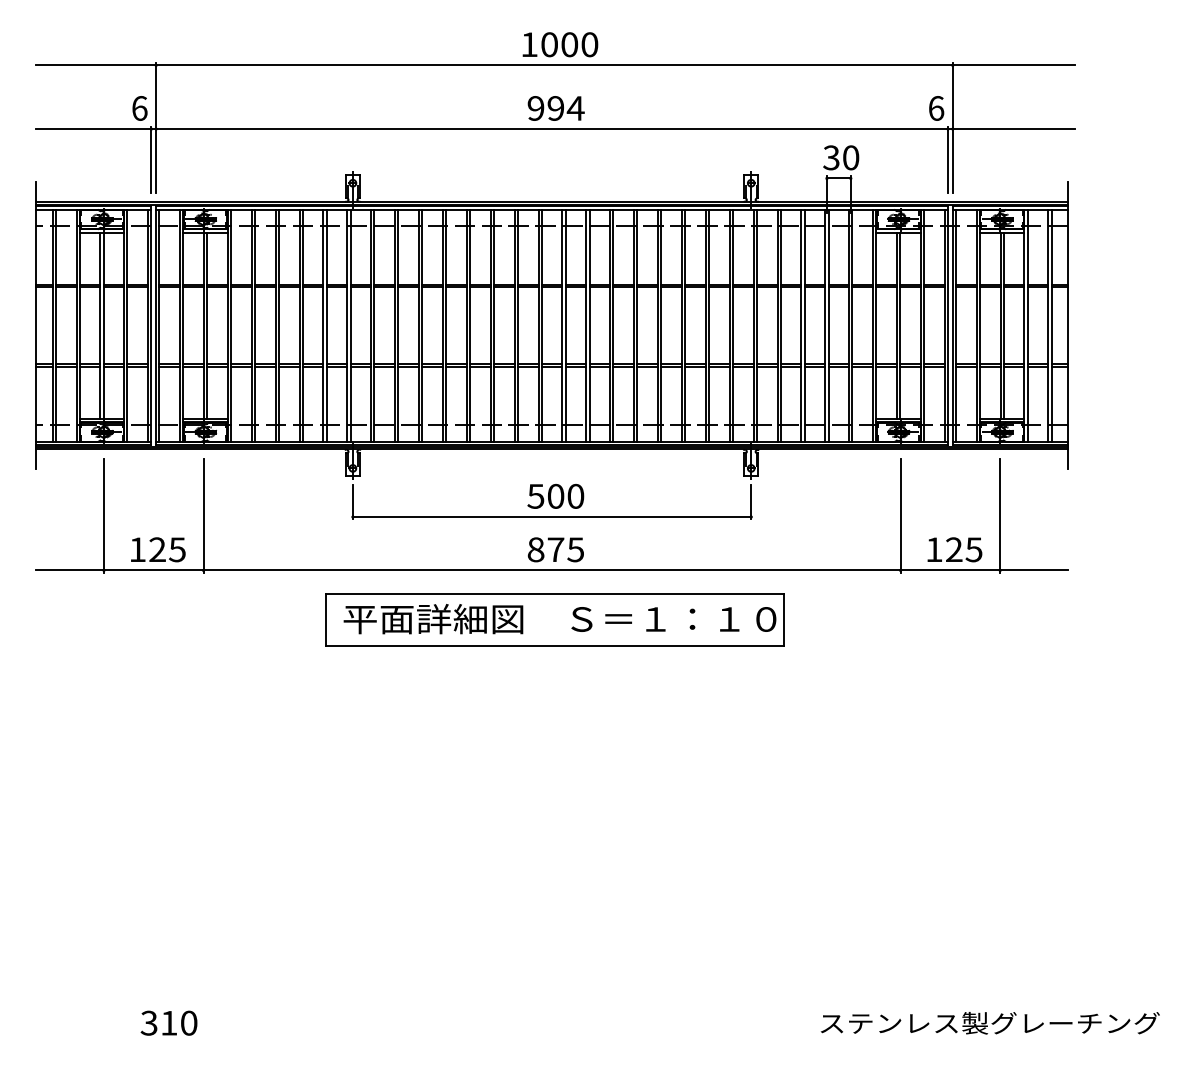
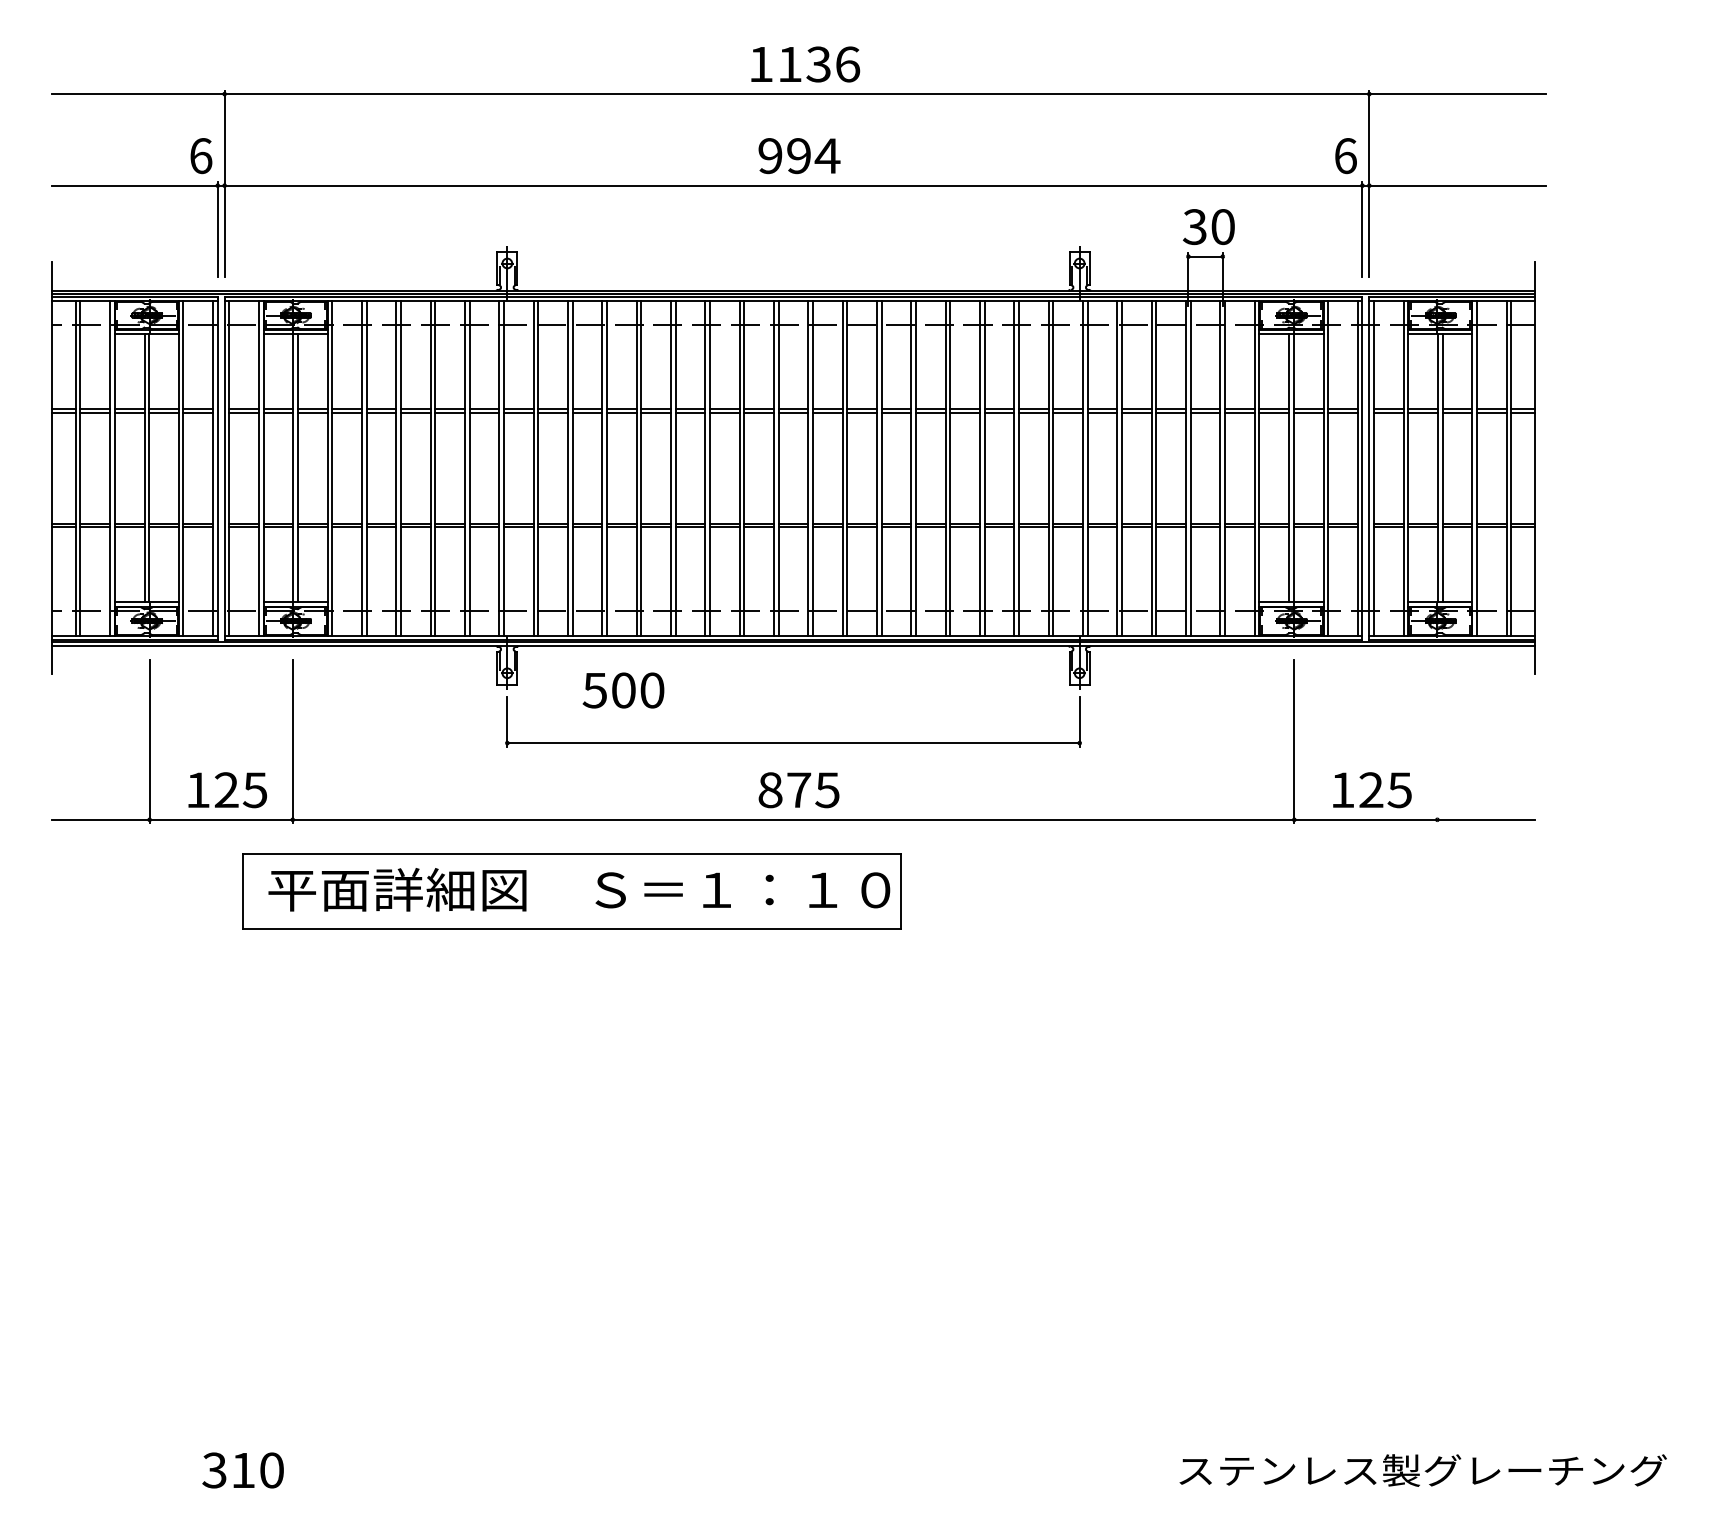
text: (569, 44) -> (818, 64), 1000 -> 1136
text: (555, 496) -> (623, 690), moved
line: (1000, 515) -> (1437, 740), removed
part: (554, 619) -> (571, 890), moved

